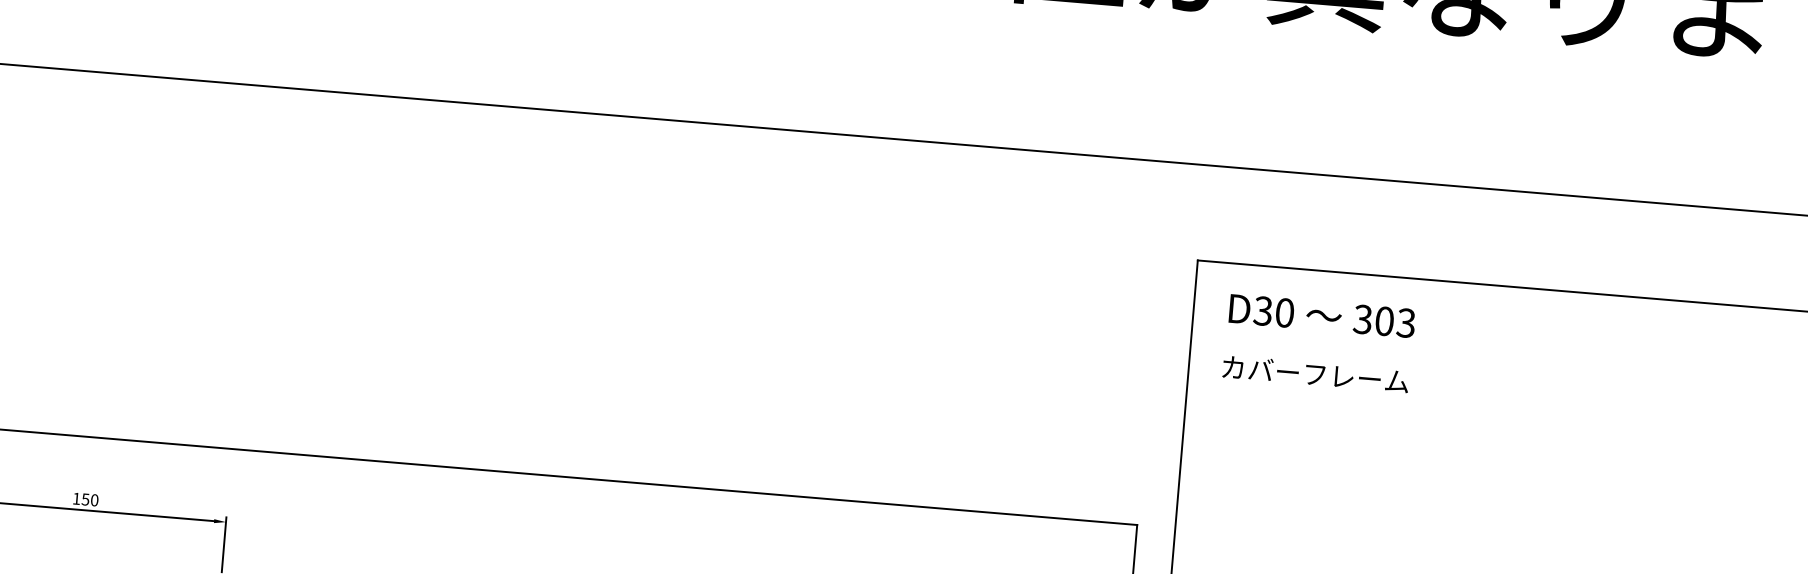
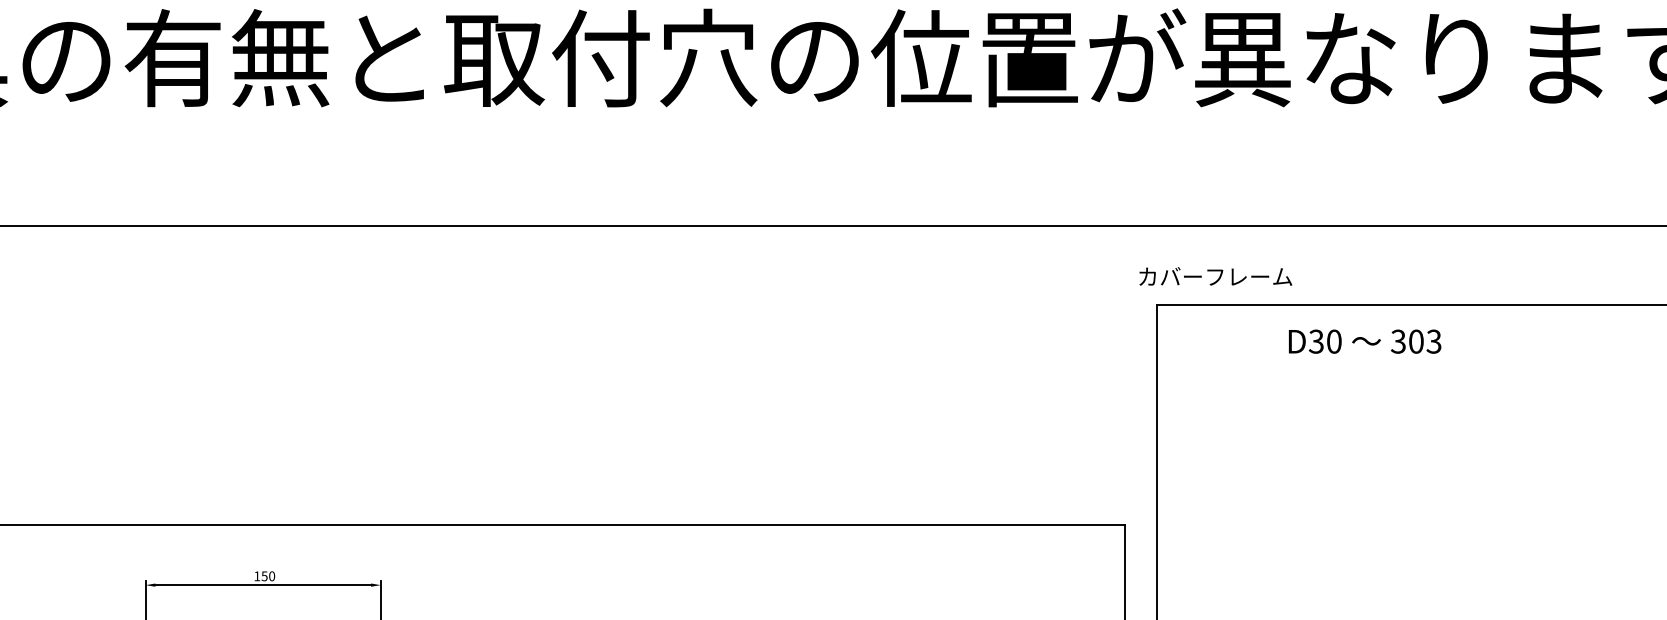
text: (1322, 315) -> (1365, 341), moved
text: (1315, 374) -> (1215, 276), moved

